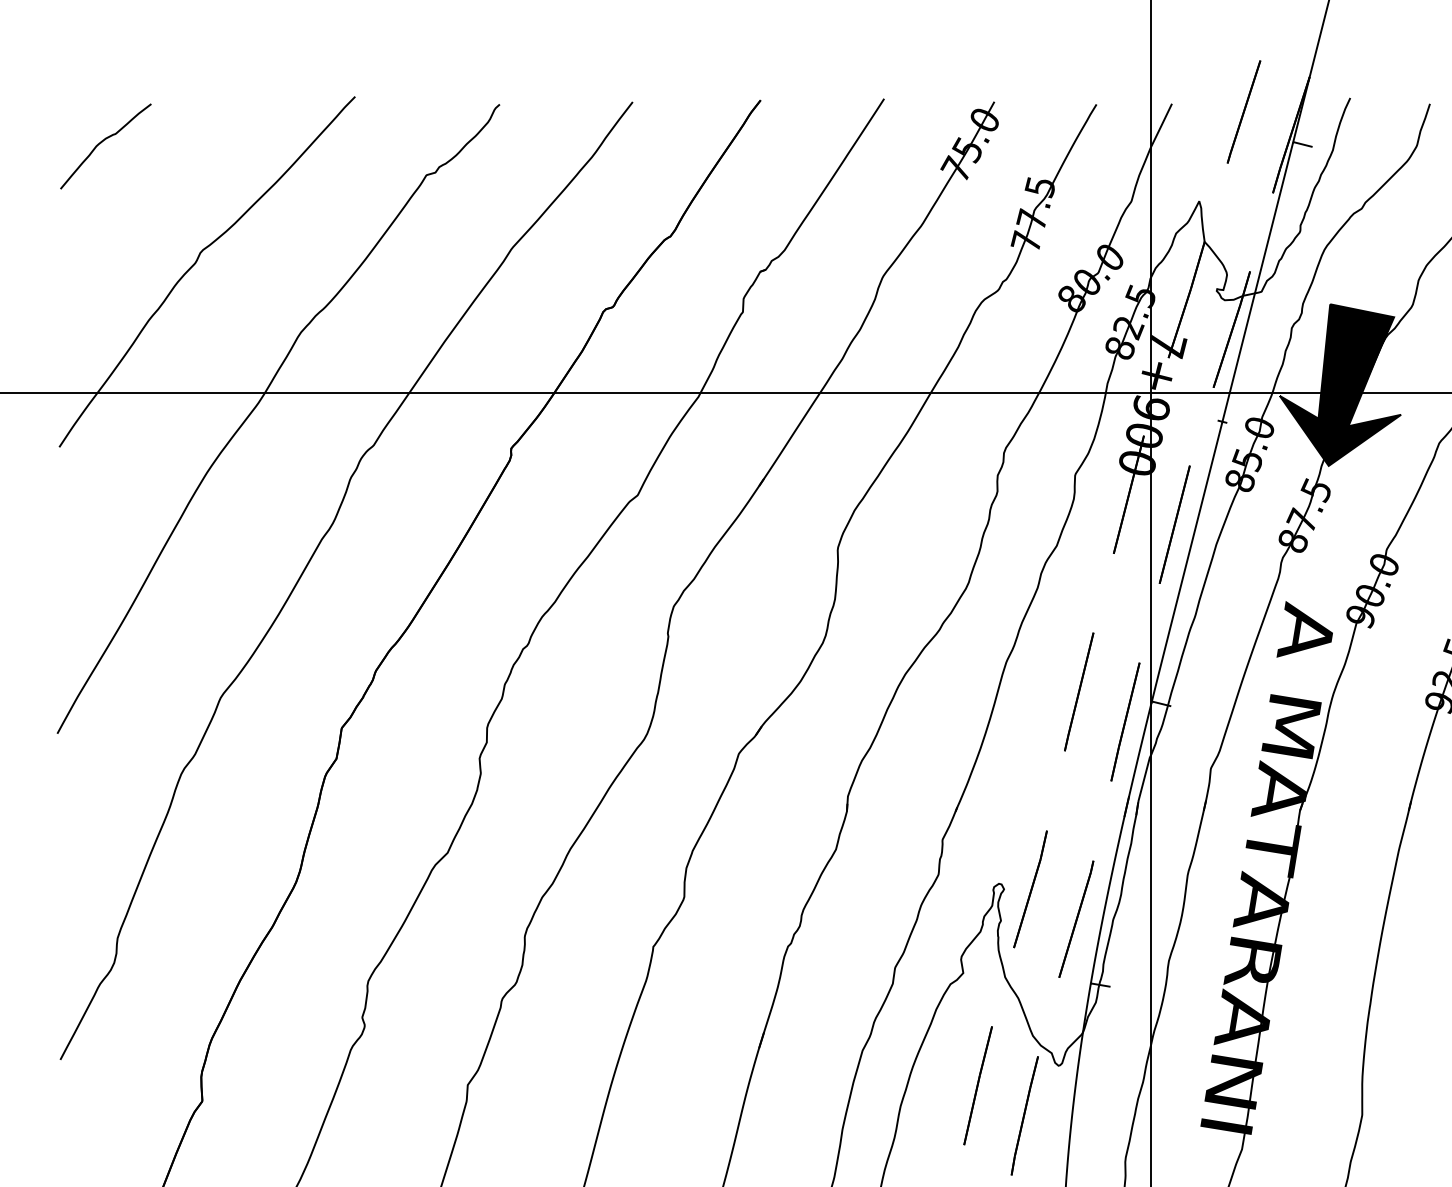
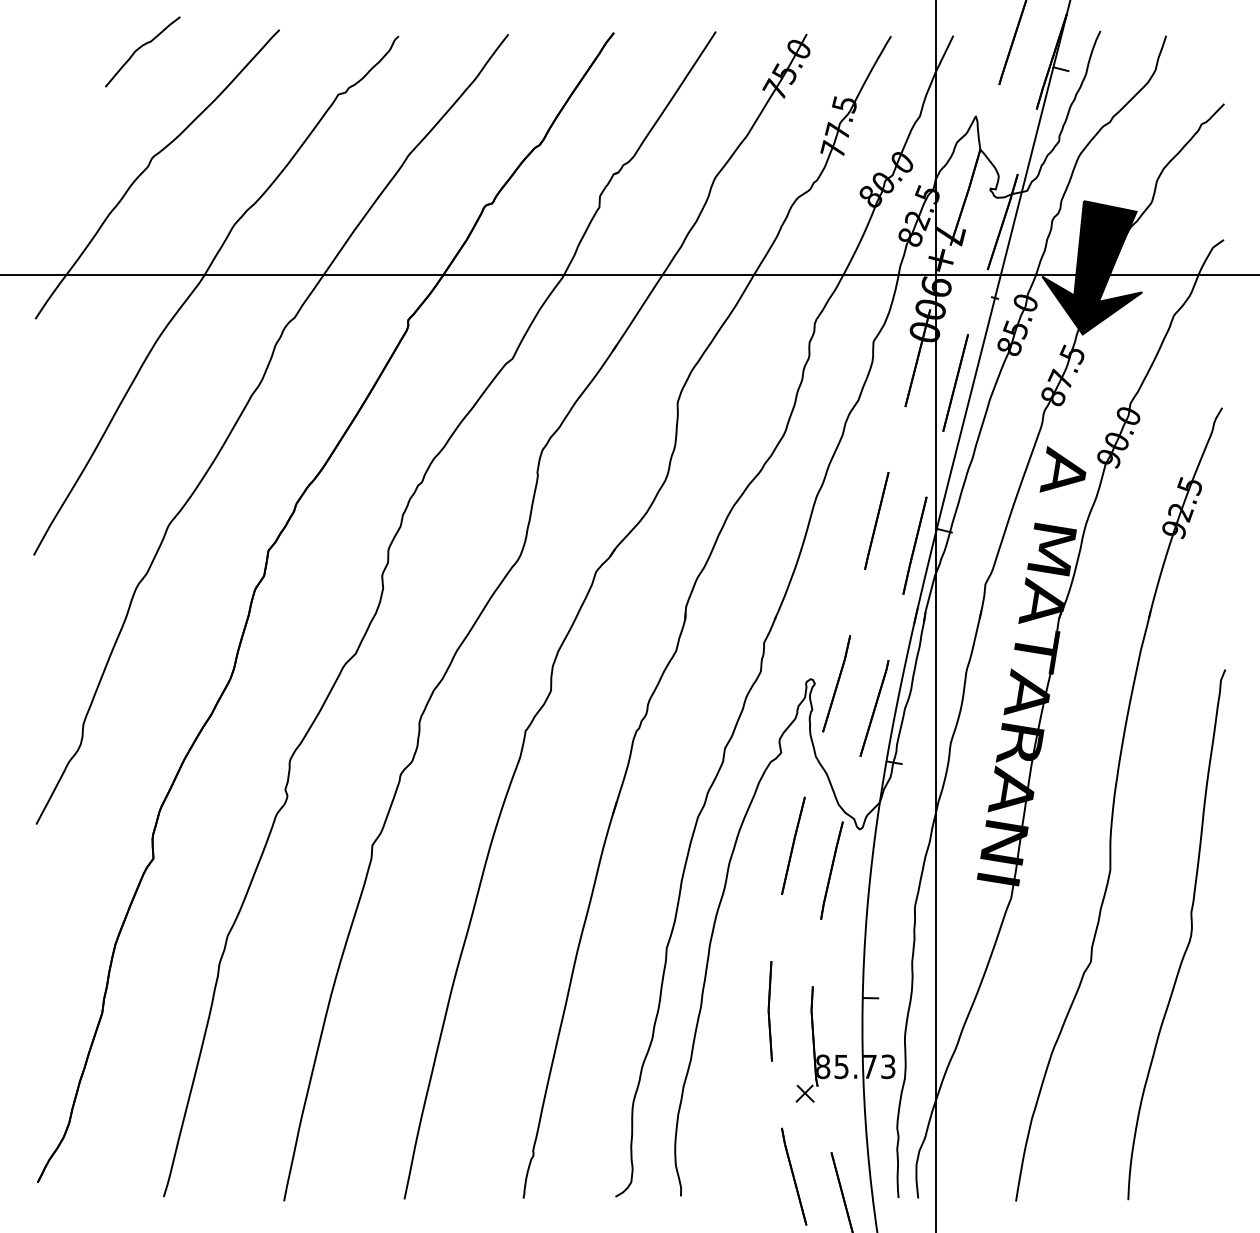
curve: (103, 142) -> (140, 48), moved

